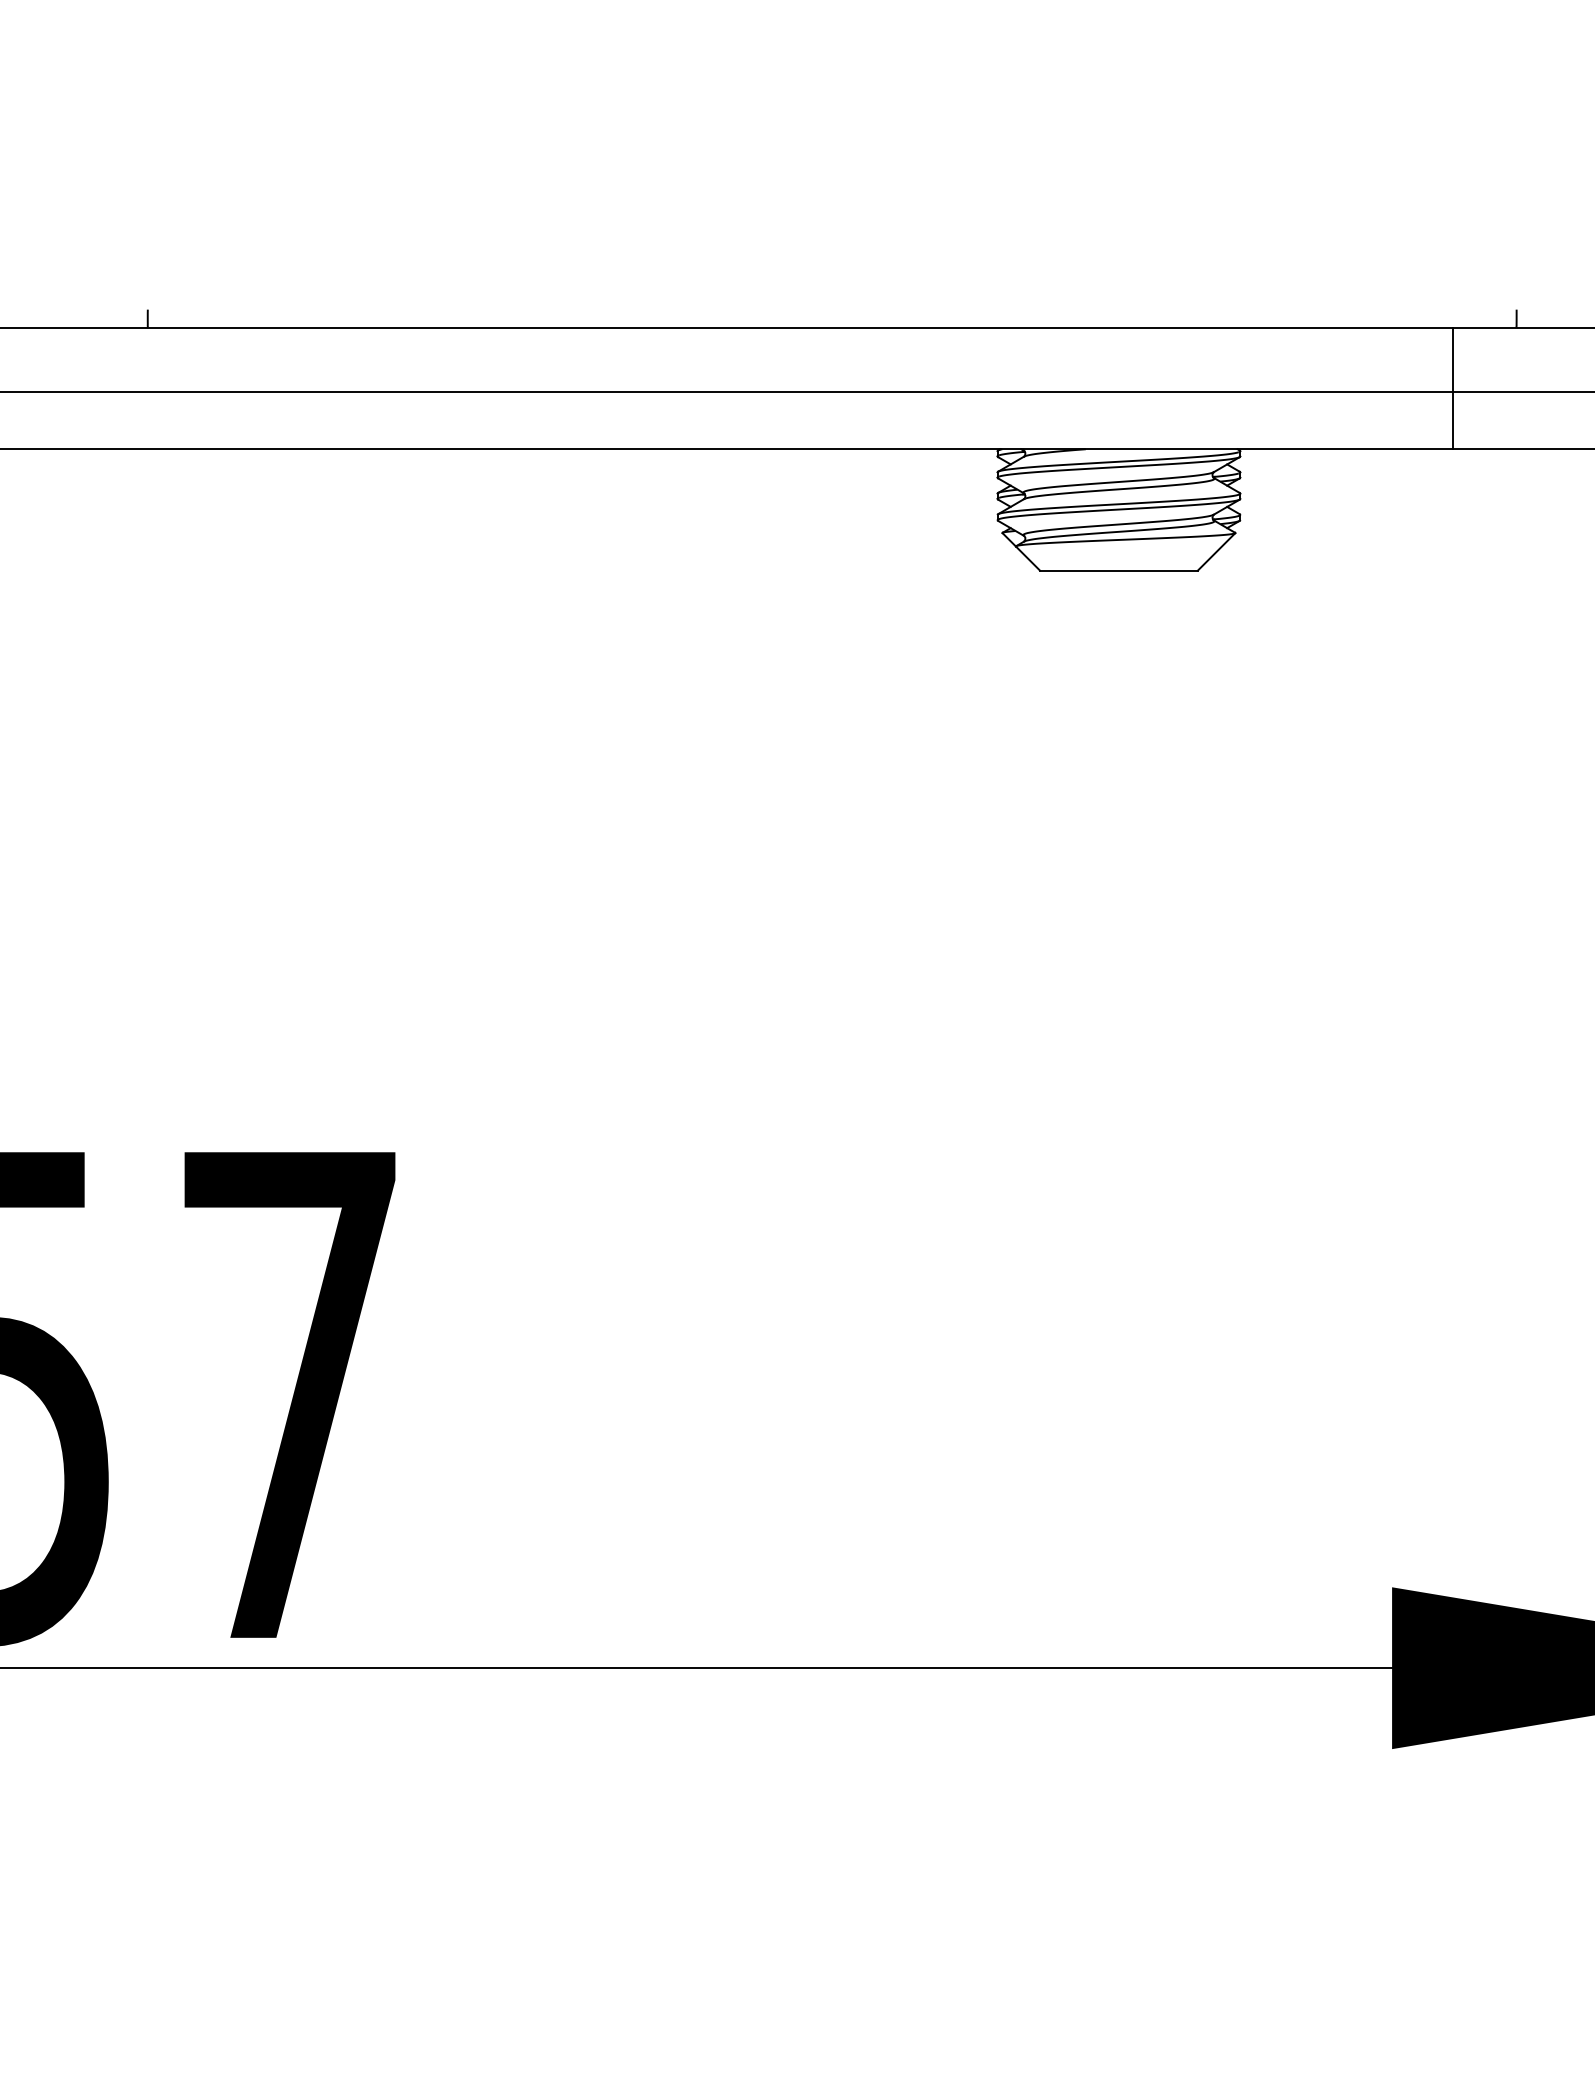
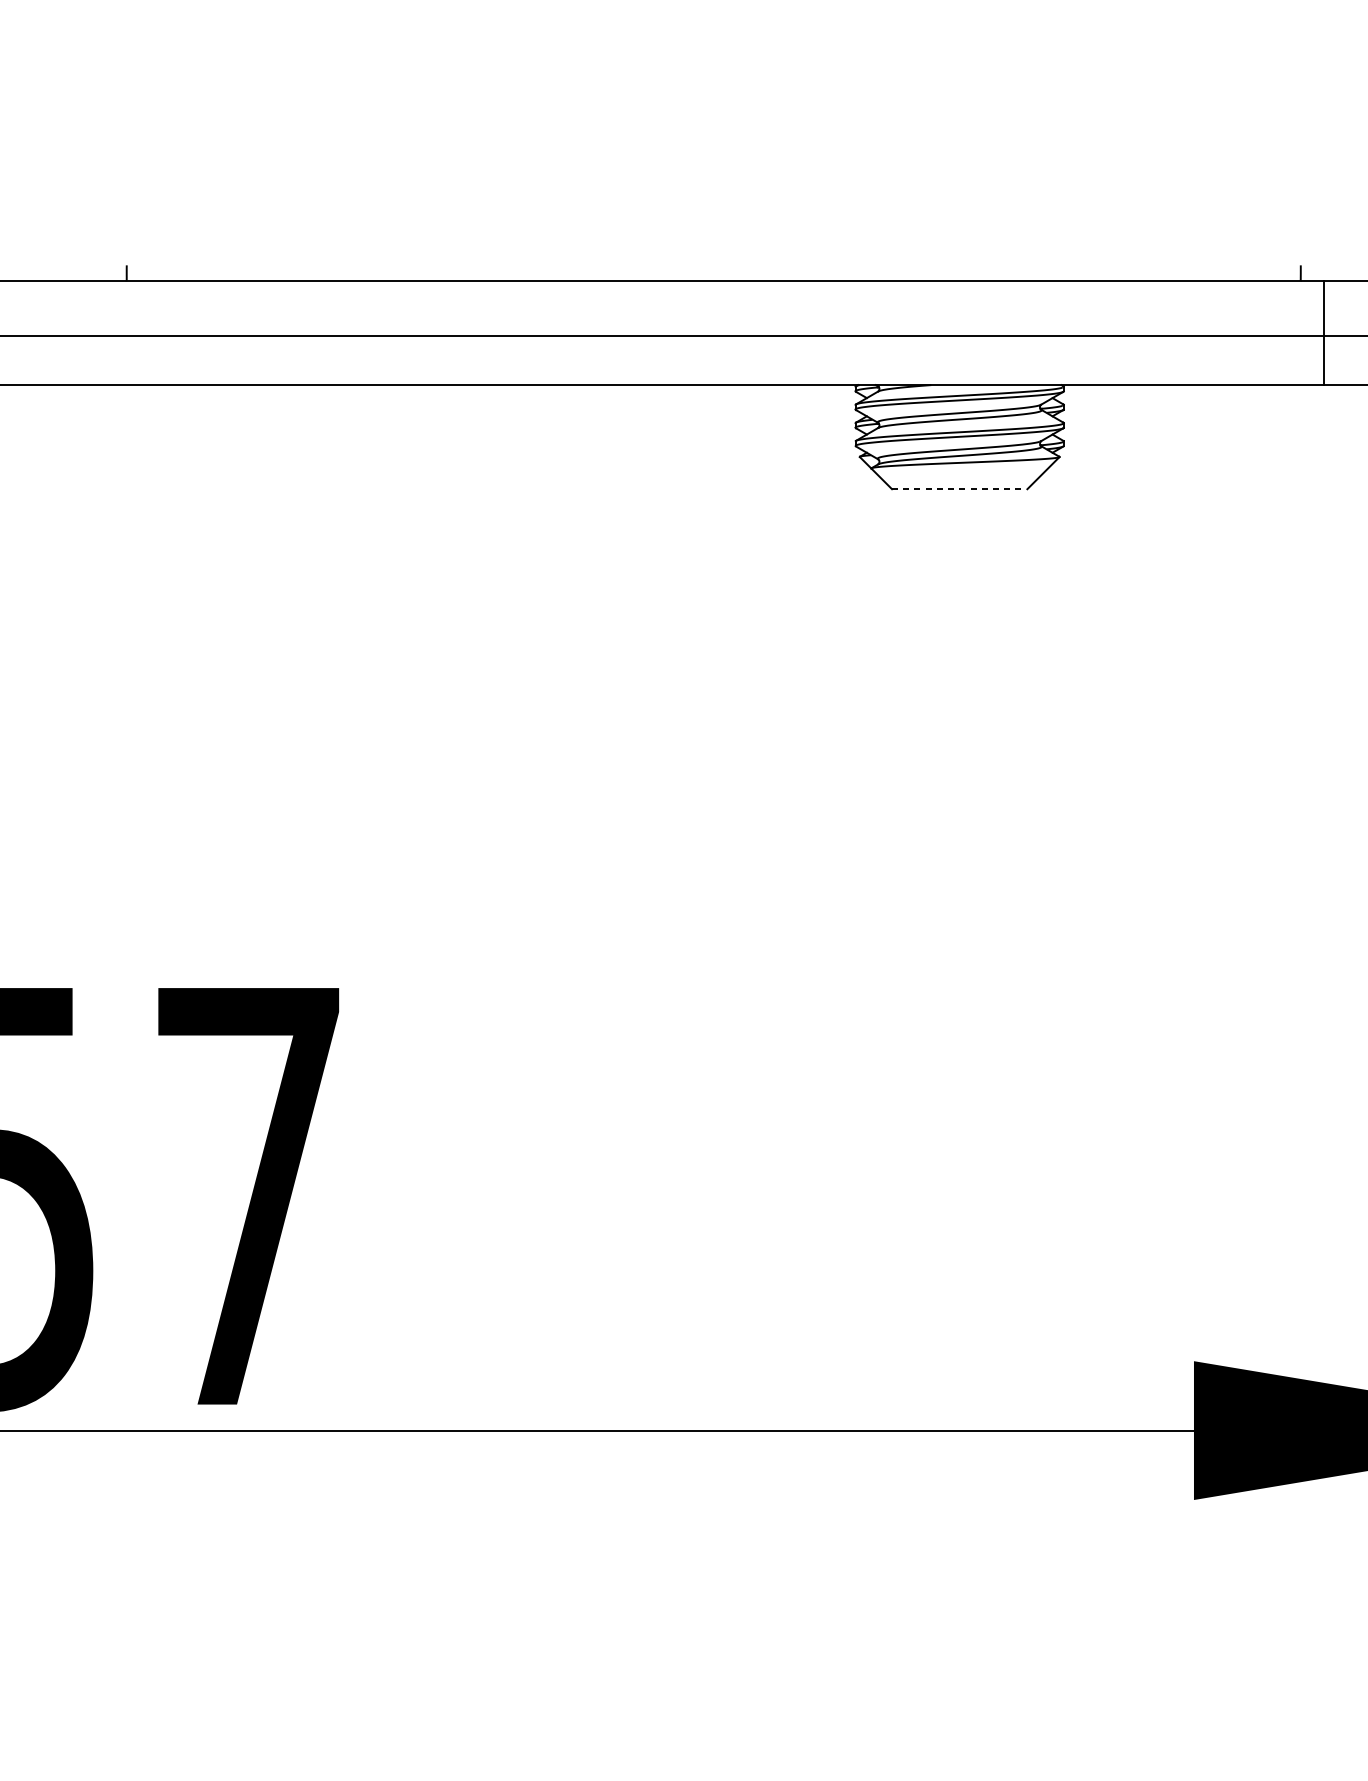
line: (1452, 388) -> (1323, 332), moved
line: (1118, 570) -> (959, 489), solid -> dashed

